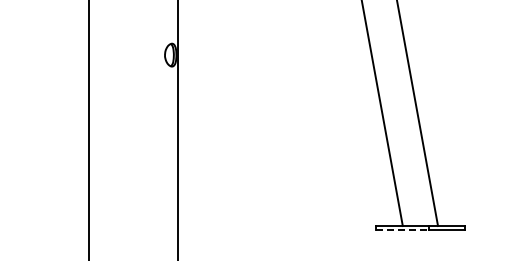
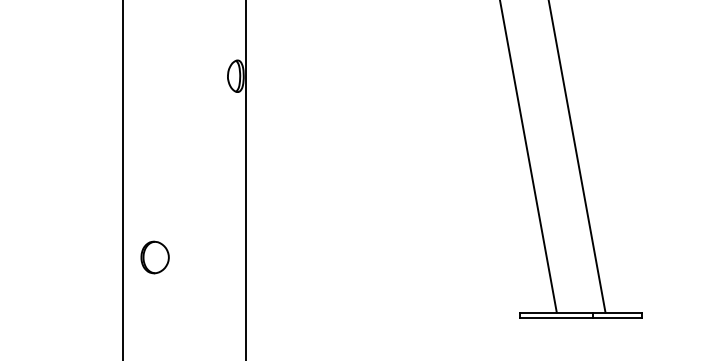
part: (112, 185) -> (155, 256), added
line: (402, 230) -> (556, 318), dashed -> solid

